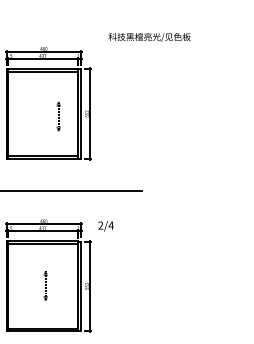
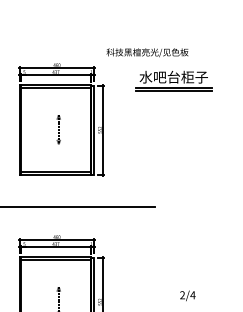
text: (149, 37) -> (147, 52), moved
part: (160, 64) -> (173, 80), added
part: (58, 116) -> (58, 129), moved
text: (105, 226) -> (187, 296), moved

